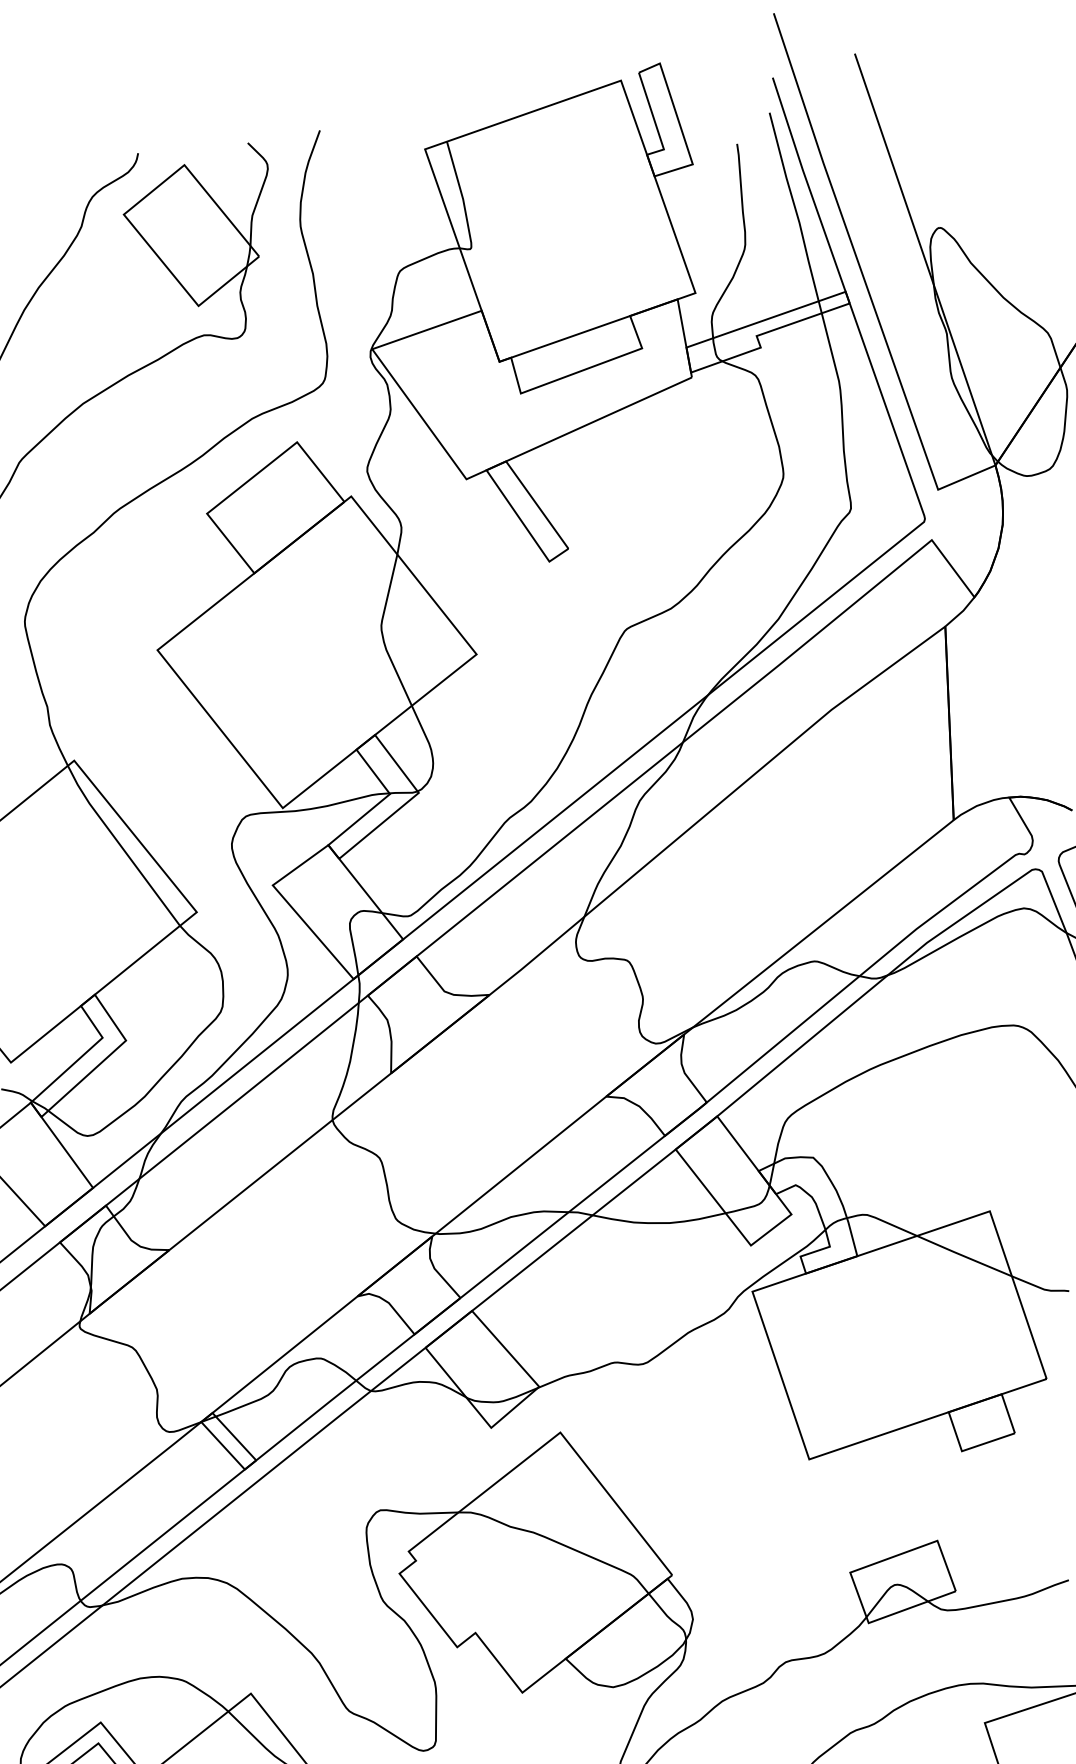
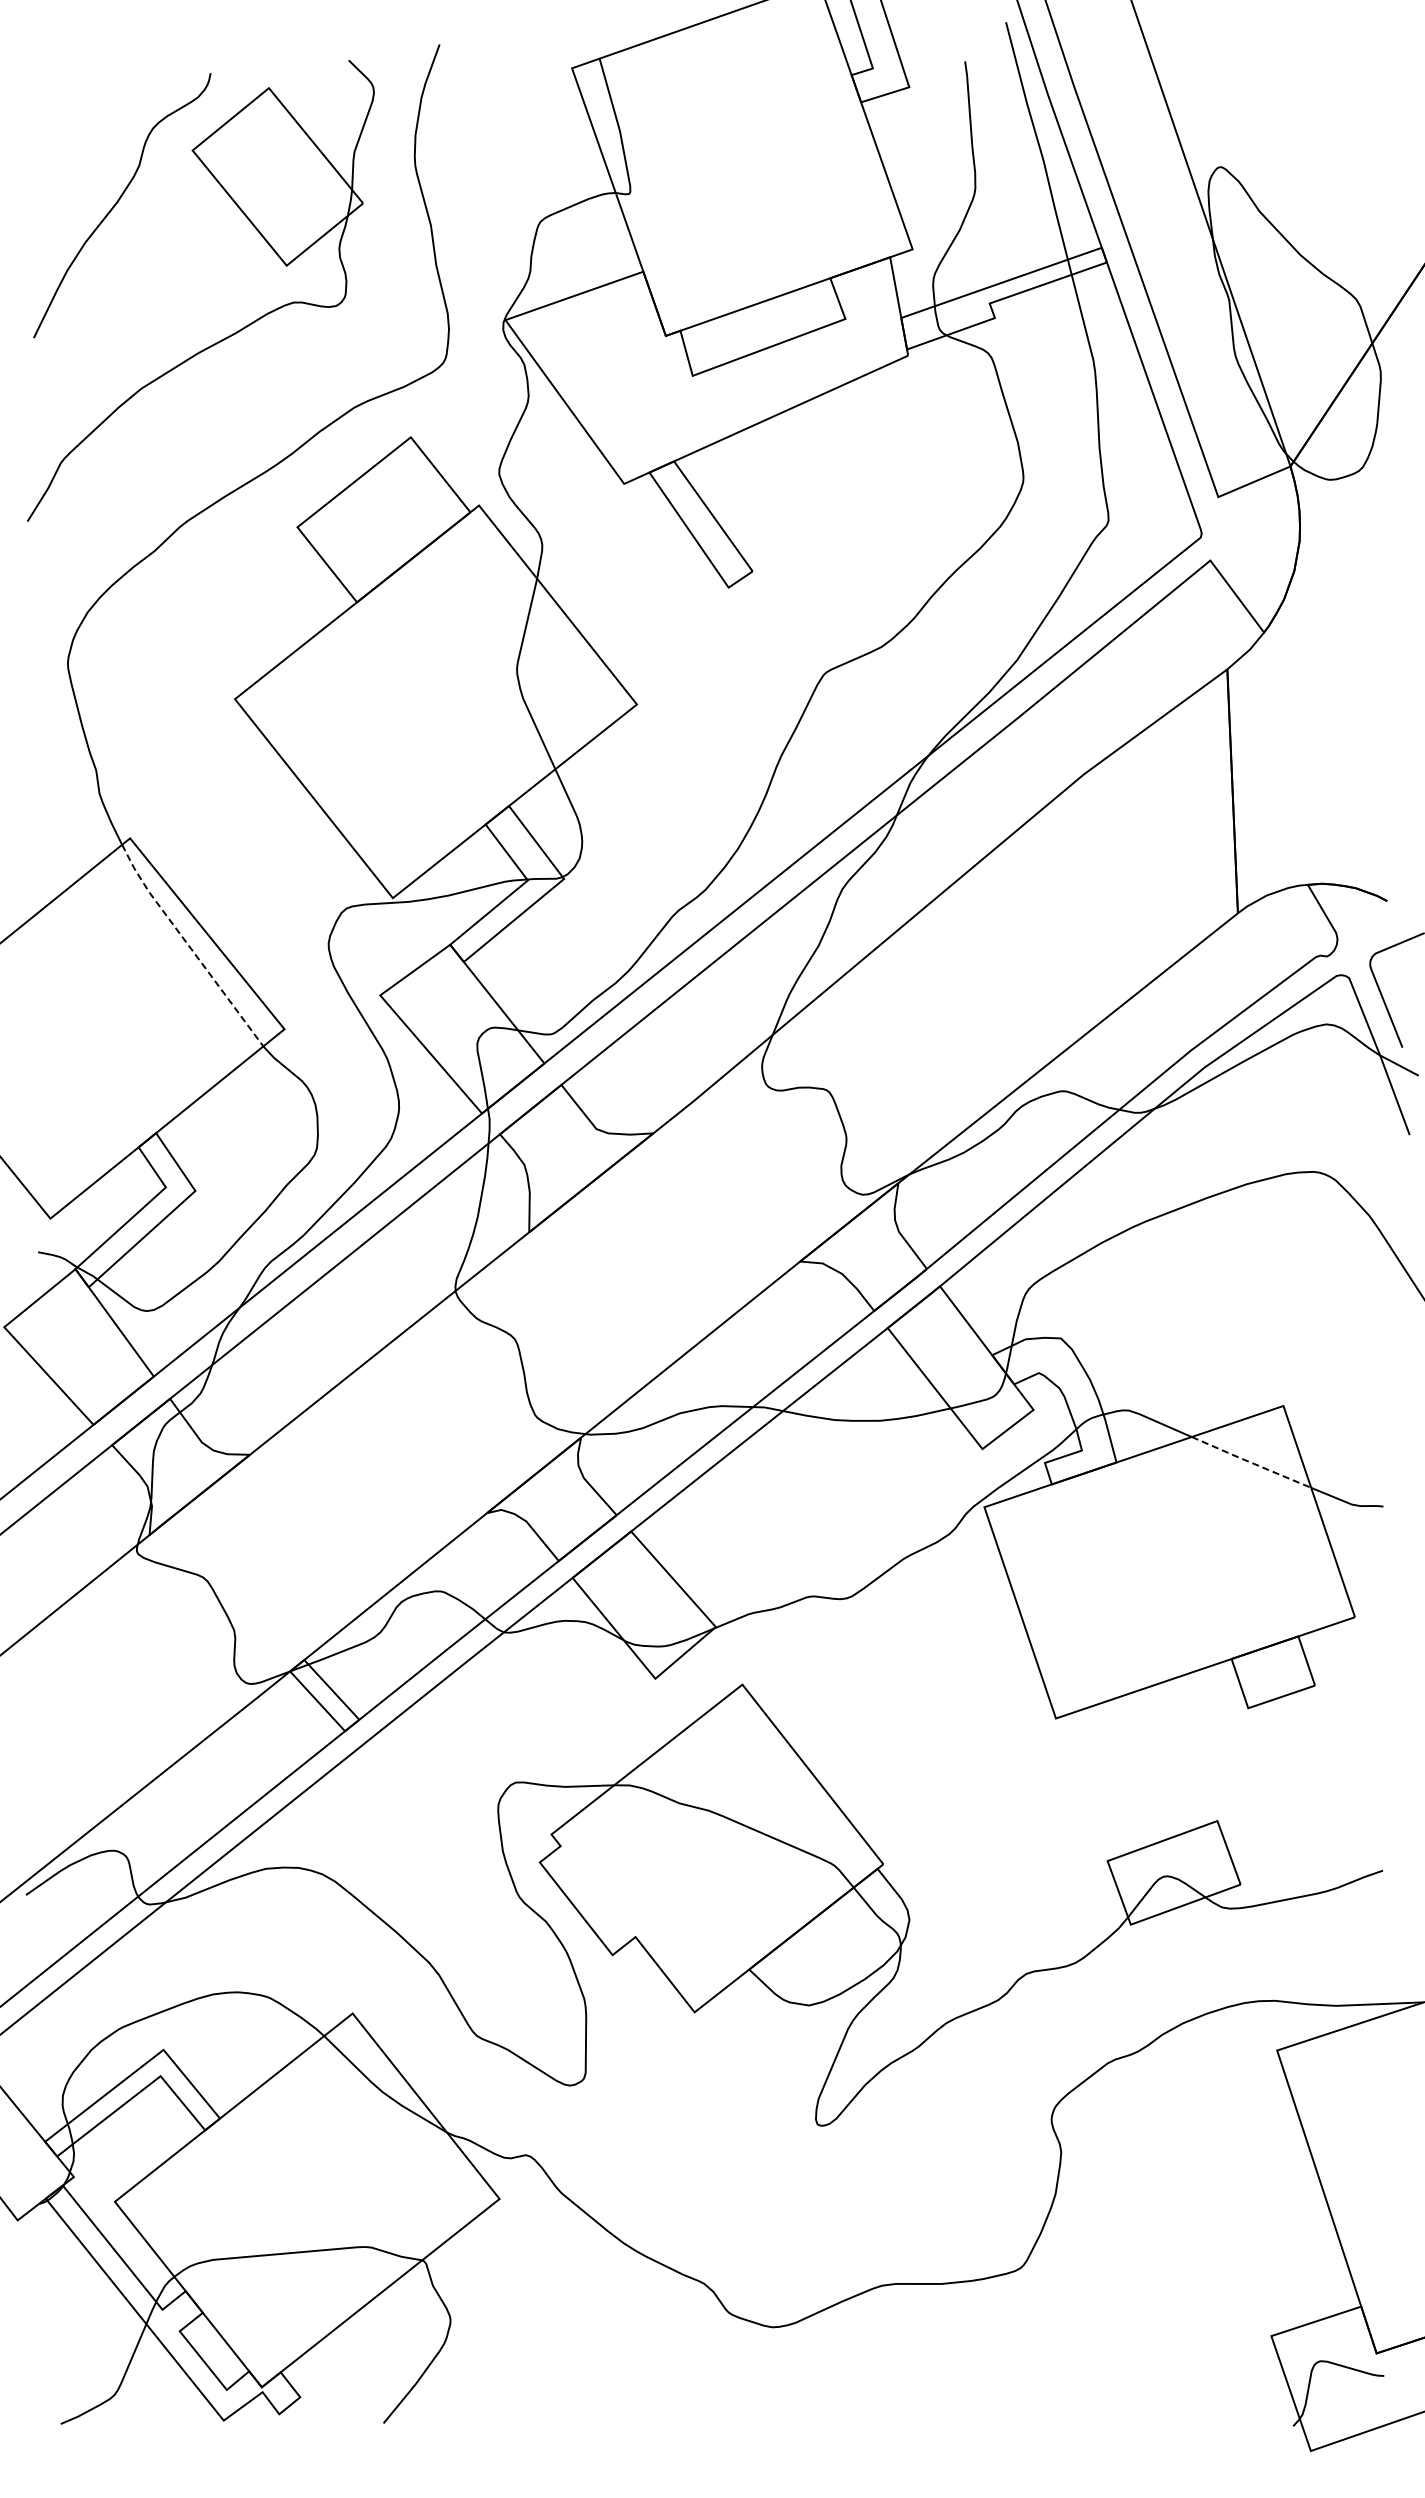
line: (121, 846) -> (189, 946), solid -> dashed
line: (964, 1256) -> (1251, 1462), solid -> dashed

